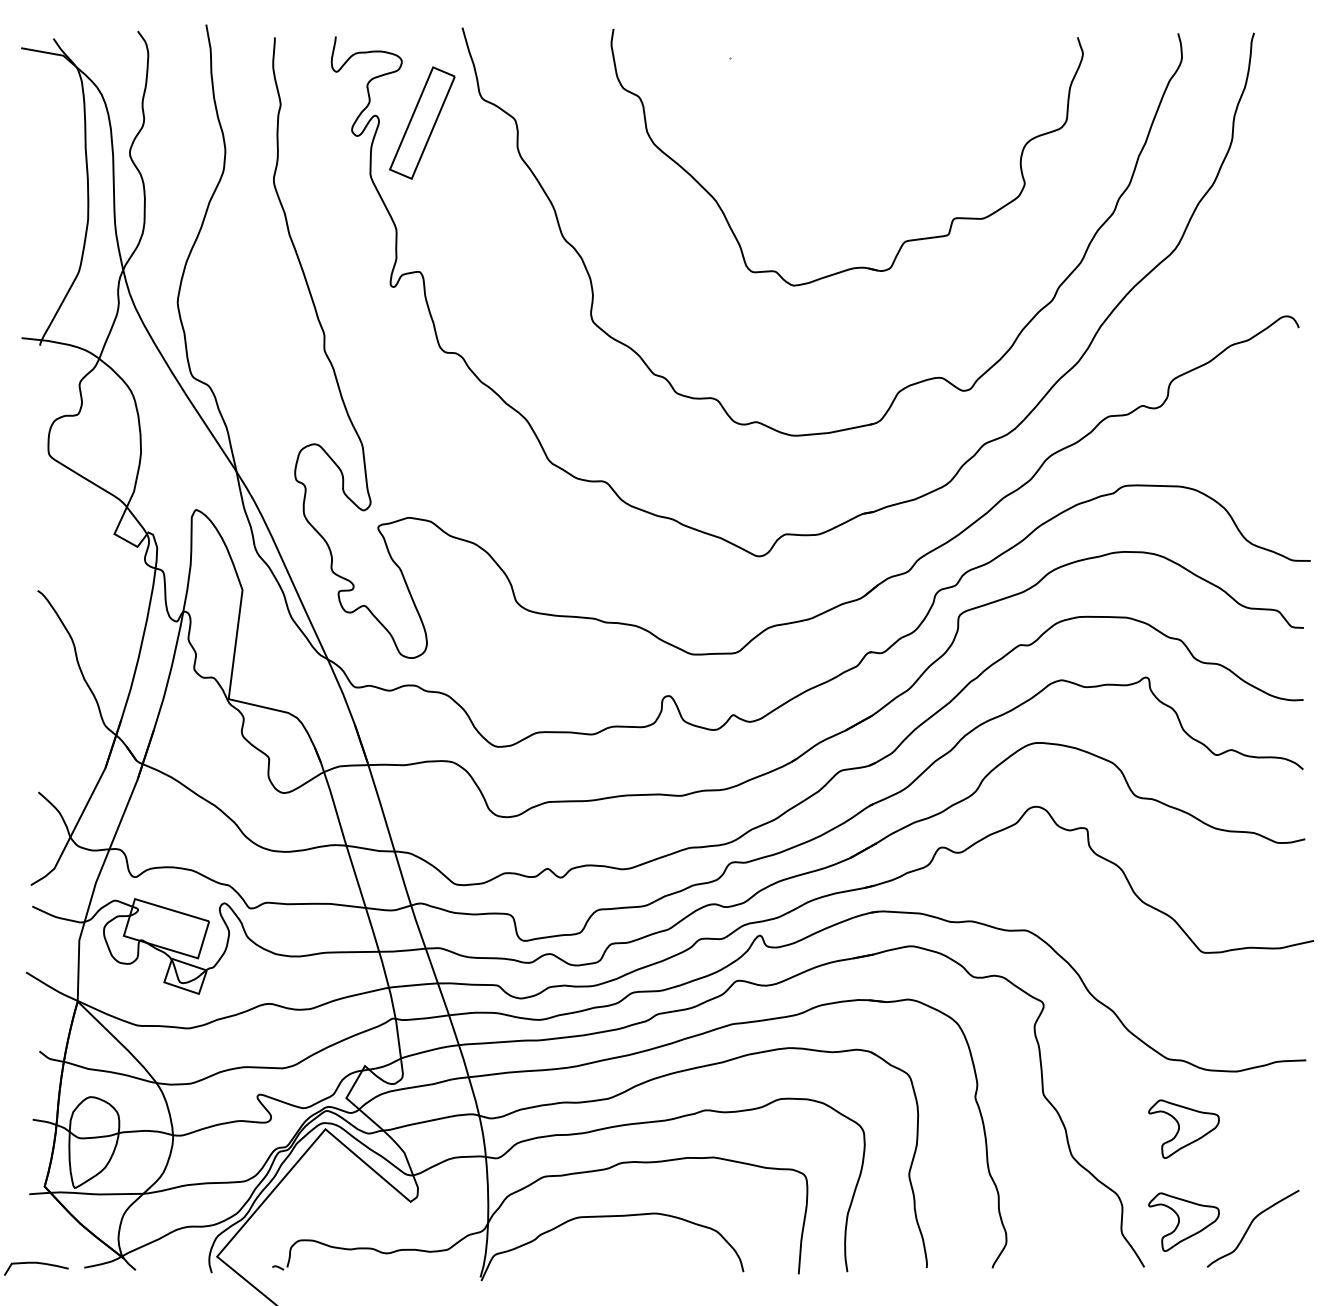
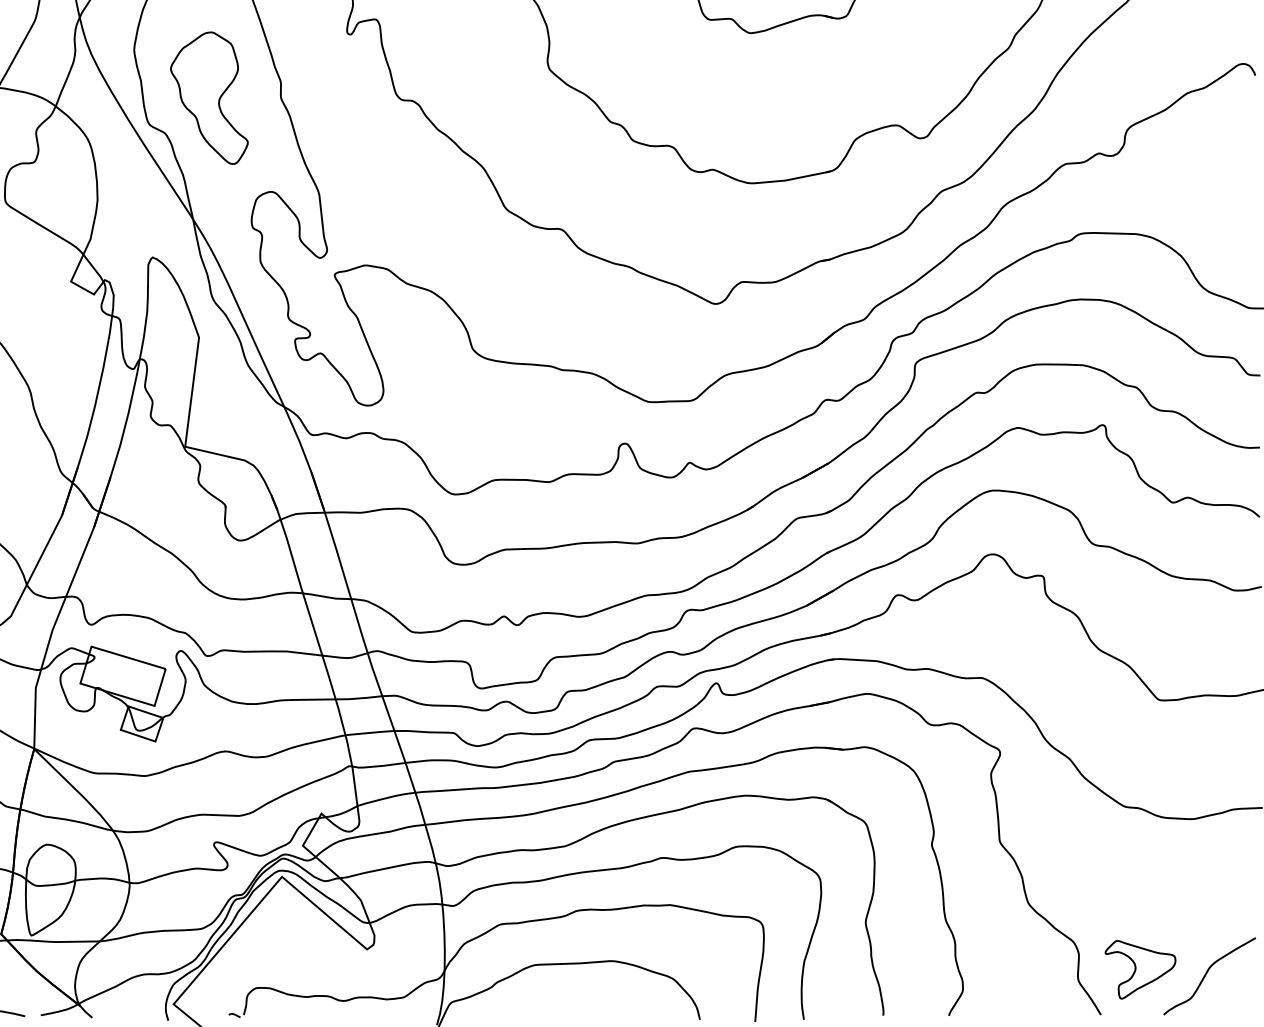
part: (252, 350) -> (209, 98), added
part: (1183, 1128) -> (1140, 876), removed

